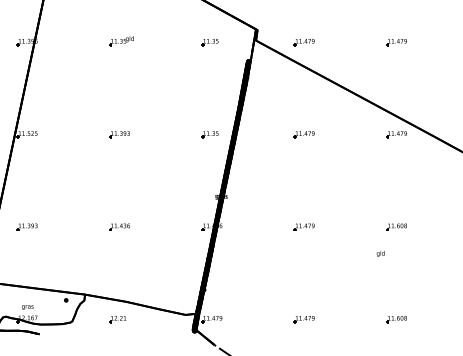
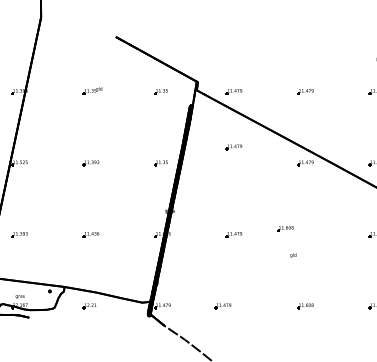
part: (303, 135) -> (233, 147), moved
part: (396, 226) -> (285, 228), moved
part: (303, 319) -> (222, 306), moved

